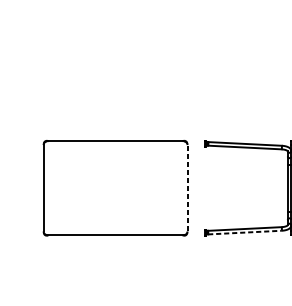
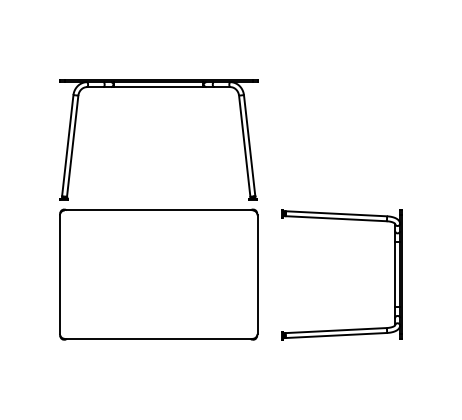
part: (115, 51) -> (158, 87), added
line: (187, 188) -> (257, 274), dashed -> solid
line: (245, 232) -> (336, 335), dashed -> solid

